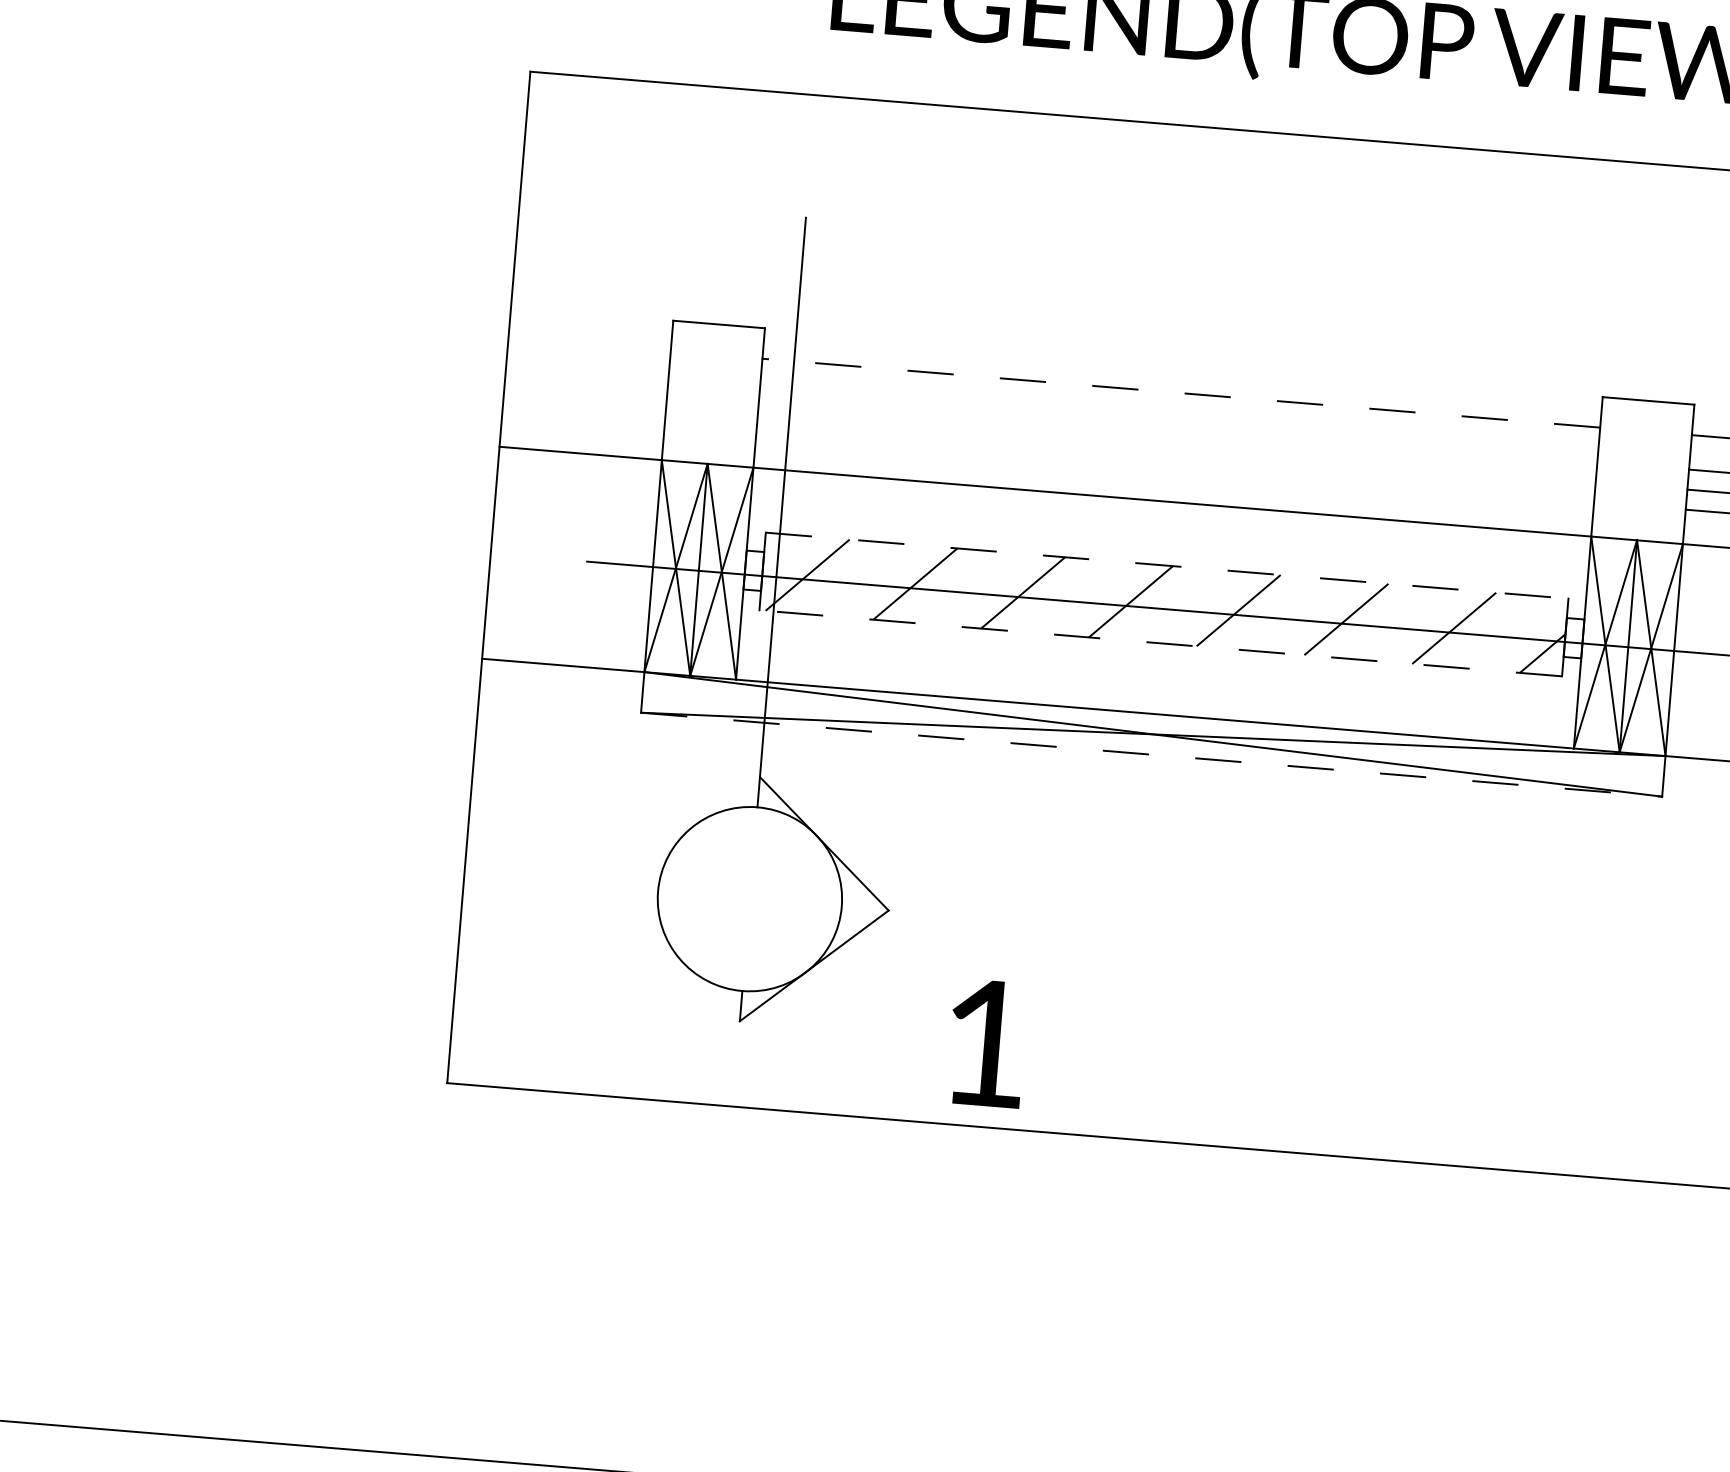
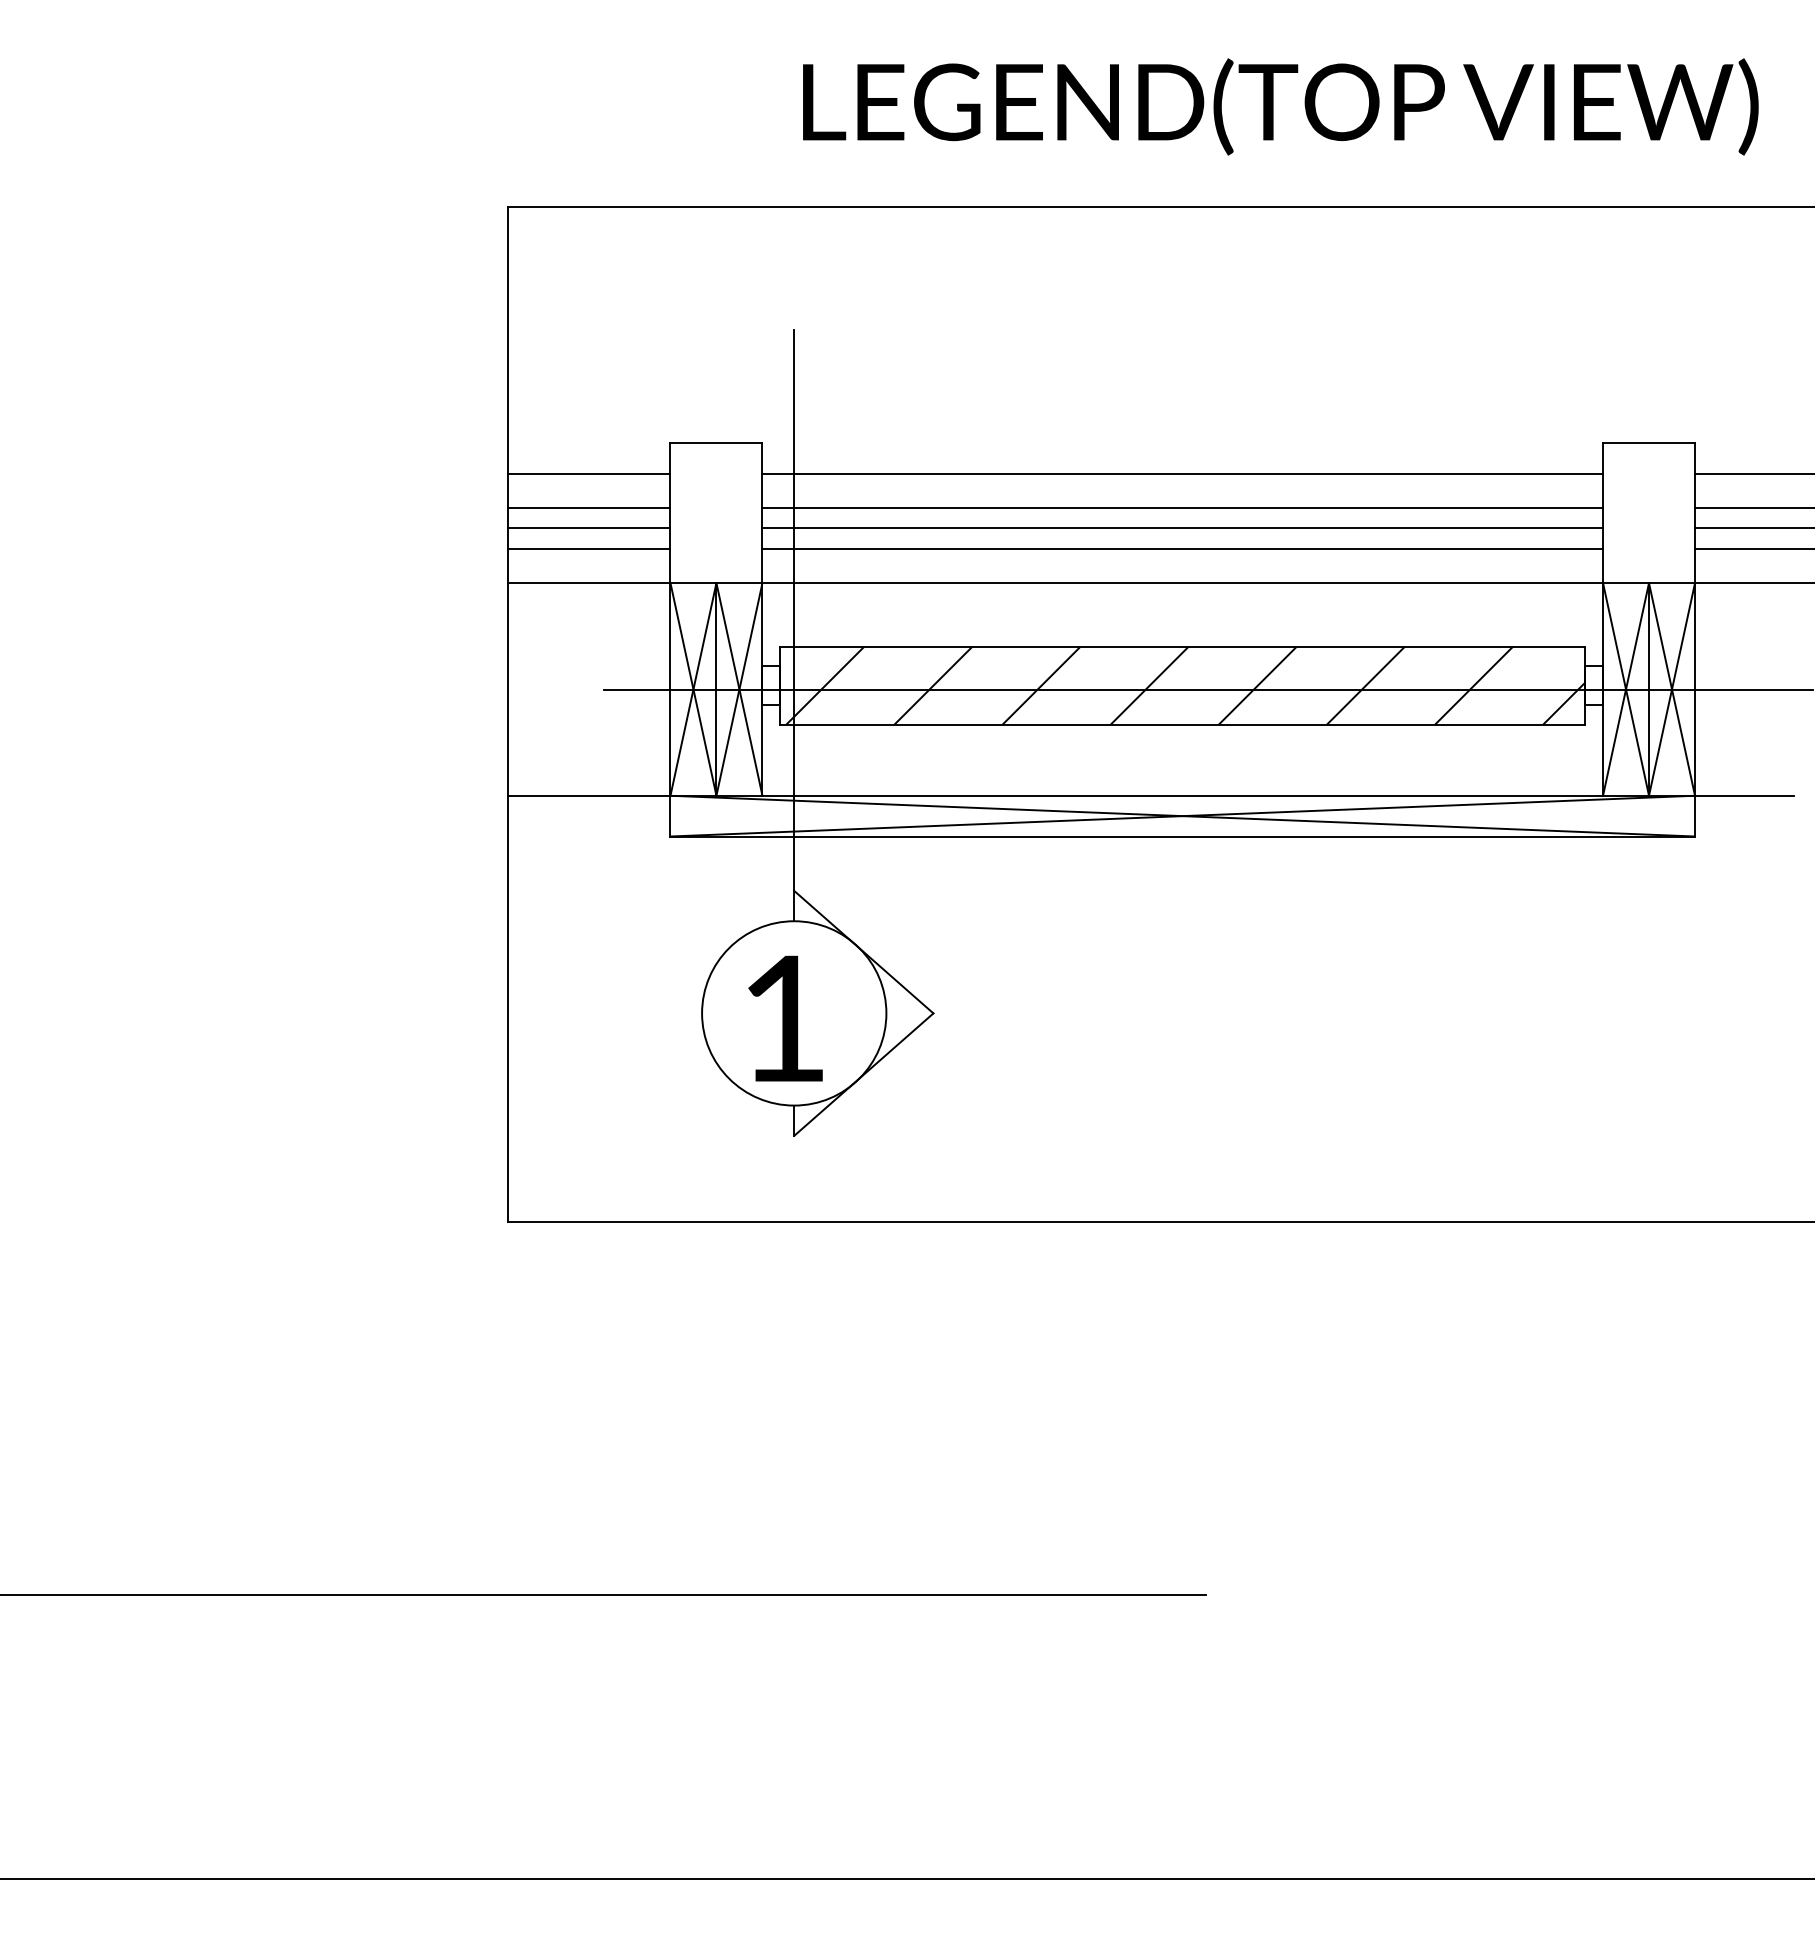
line: (589, 344) -> (588, 473), added
line: (586, 379) -> (588, 508), added
line: (1181, 392) -> (1182, 473), dashed -> solid
line: (584, 399) -> (588, 528), added
line: (582, 418) -> (588, 548), added
line: (1178, 427) -> (1182, 508), added
line: (1176, 447) -> (1182, 528), added
line: (1174, 467) -> (1182, 548), added
line: (1166, 565) -> (1182, 646), dashed -> solid
line: (1160, 643) -> (1182, 724), dashed -> solid
line: (1152, 754) -> (1183, 836), dashed -> solid
text: (987, 1043) -> (785, 1018), moved

